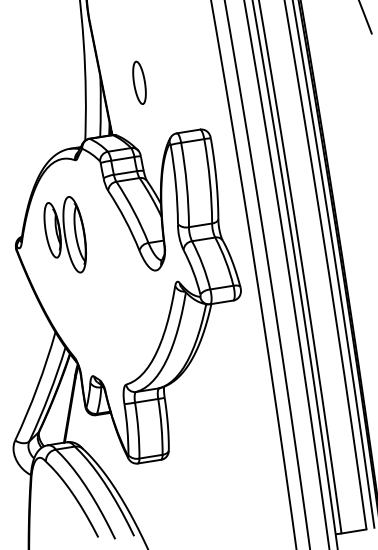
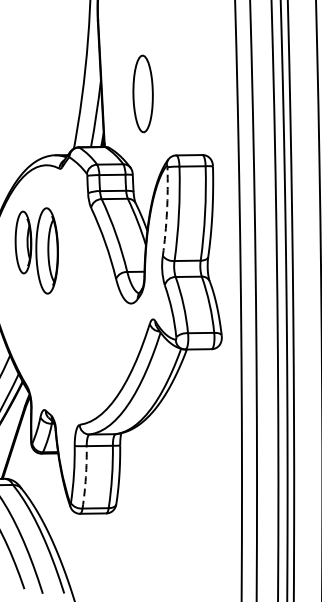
part: (139, 82) -> (143, 93), size x1.6
arc: (175, 184) -> (166, 211), solid -> dashed
arc: (138, 430) -> (86, 477), solid -> dashed

